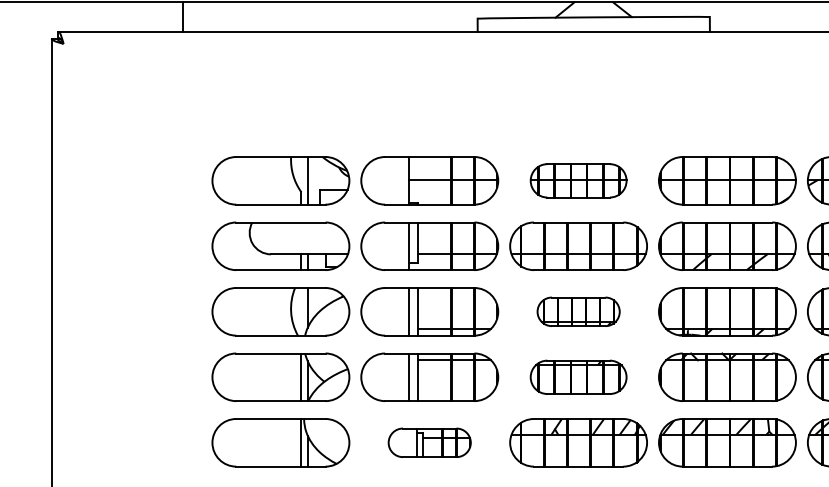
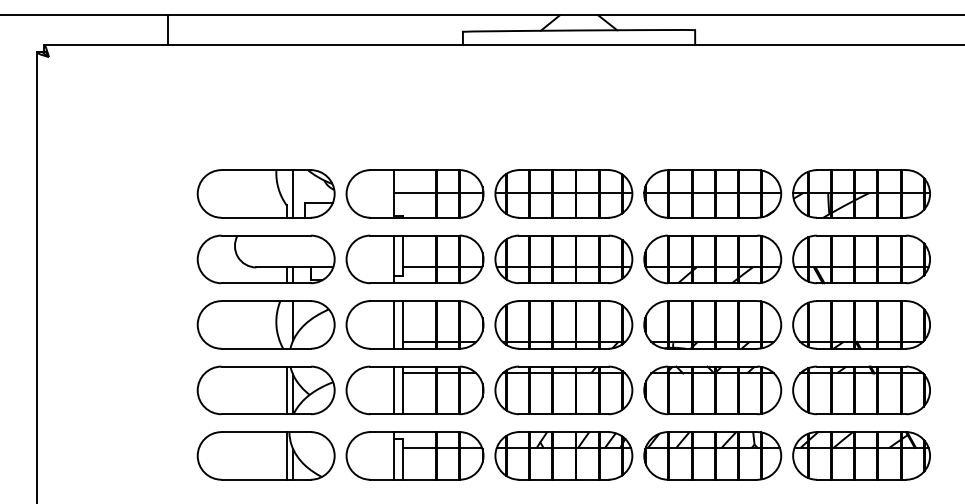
part: (578, 180) -> (563, 193), size x1.43
part: (578, 311) -> (563, 324), size x1.67
part: (578, 377) -> (563, 390), size x1.43
part: (429, 442) -> (414, 455), size x1.67

